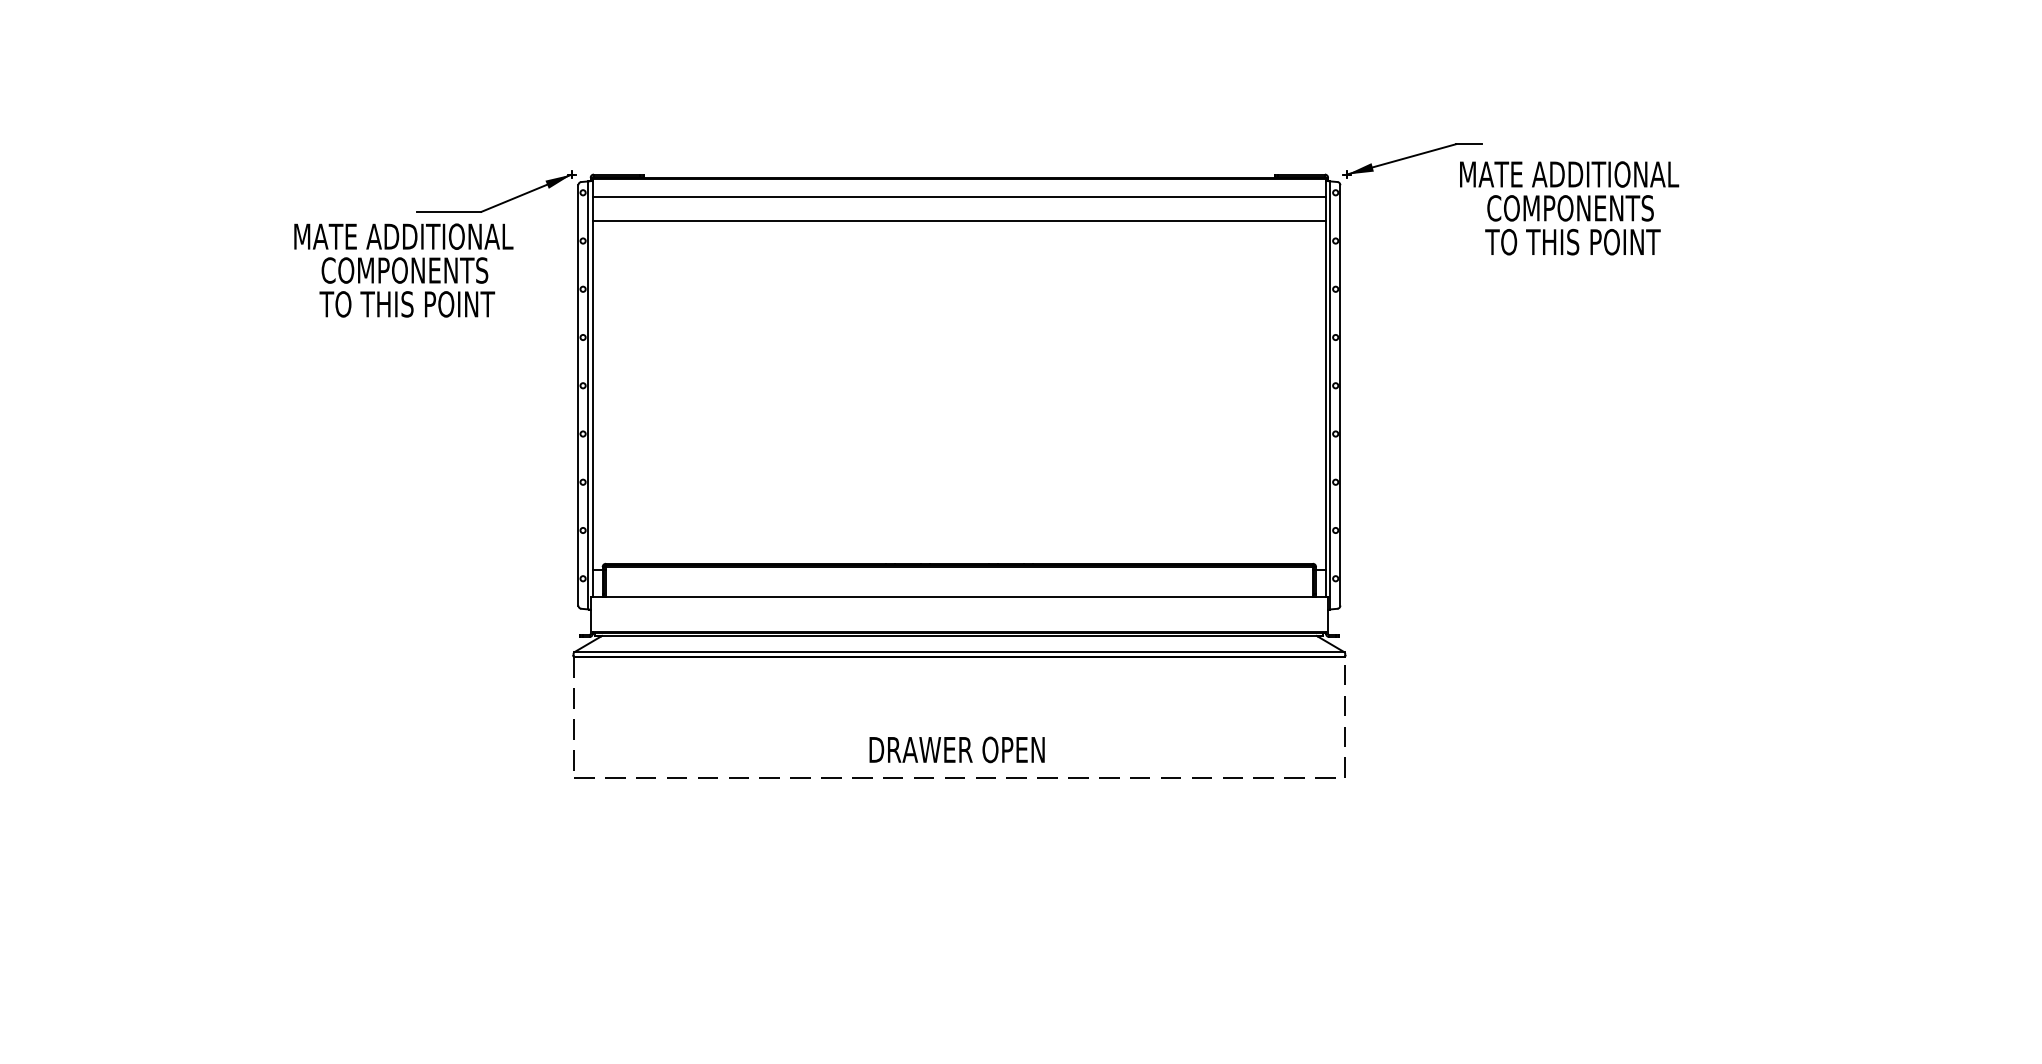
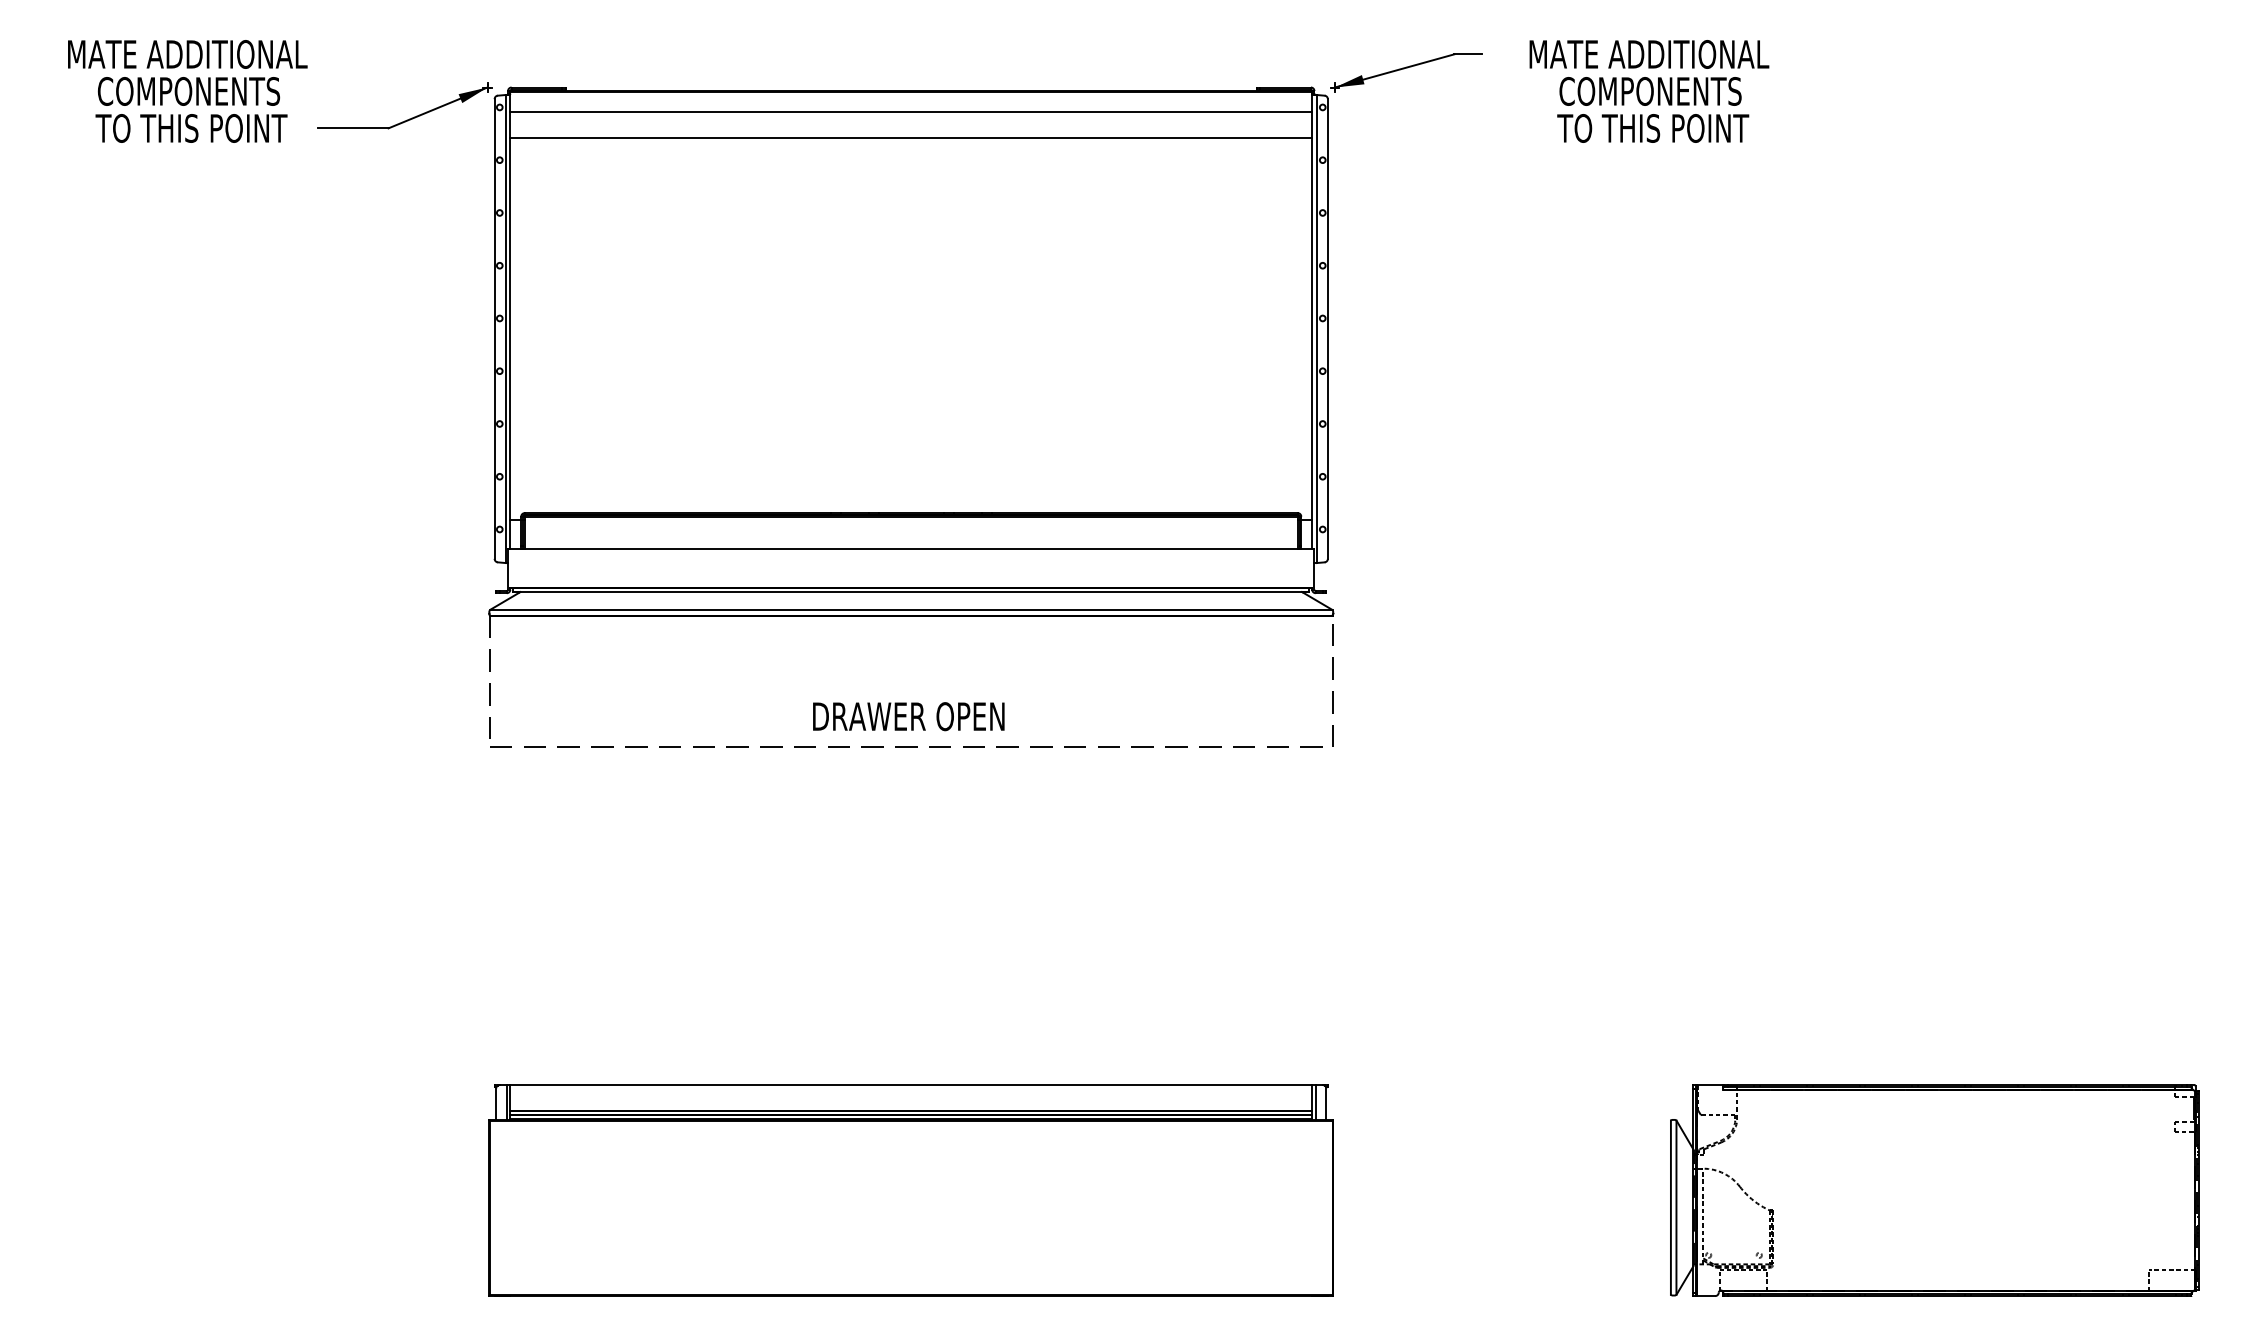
text: (1569, 208) -> (1649, 91), moved
text: (403, 270) -> (187, 91), moved

